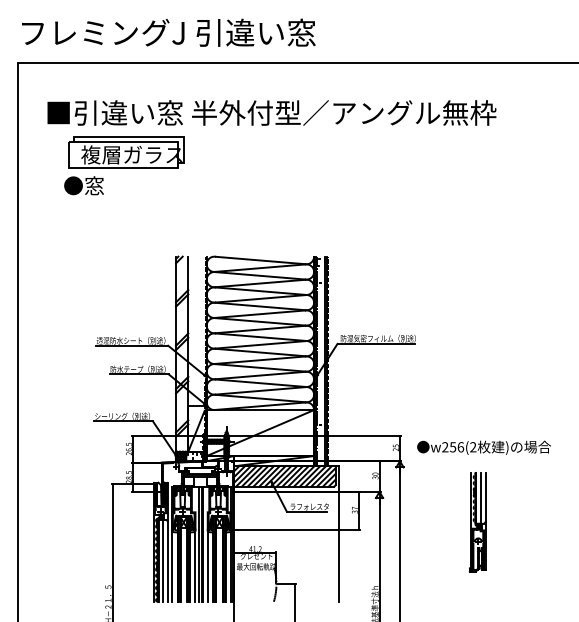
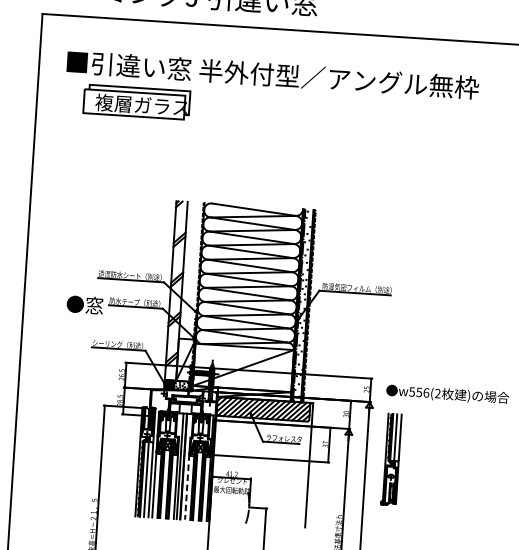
text: (83, 185) -> (84, 304), moved
text: (445, 447) -> (412, 392), w256(2 -> w556(2
part: (477, 522) -> (391, 459), moved
line: (207, 566) -> (186, 487), solid -> dashed

